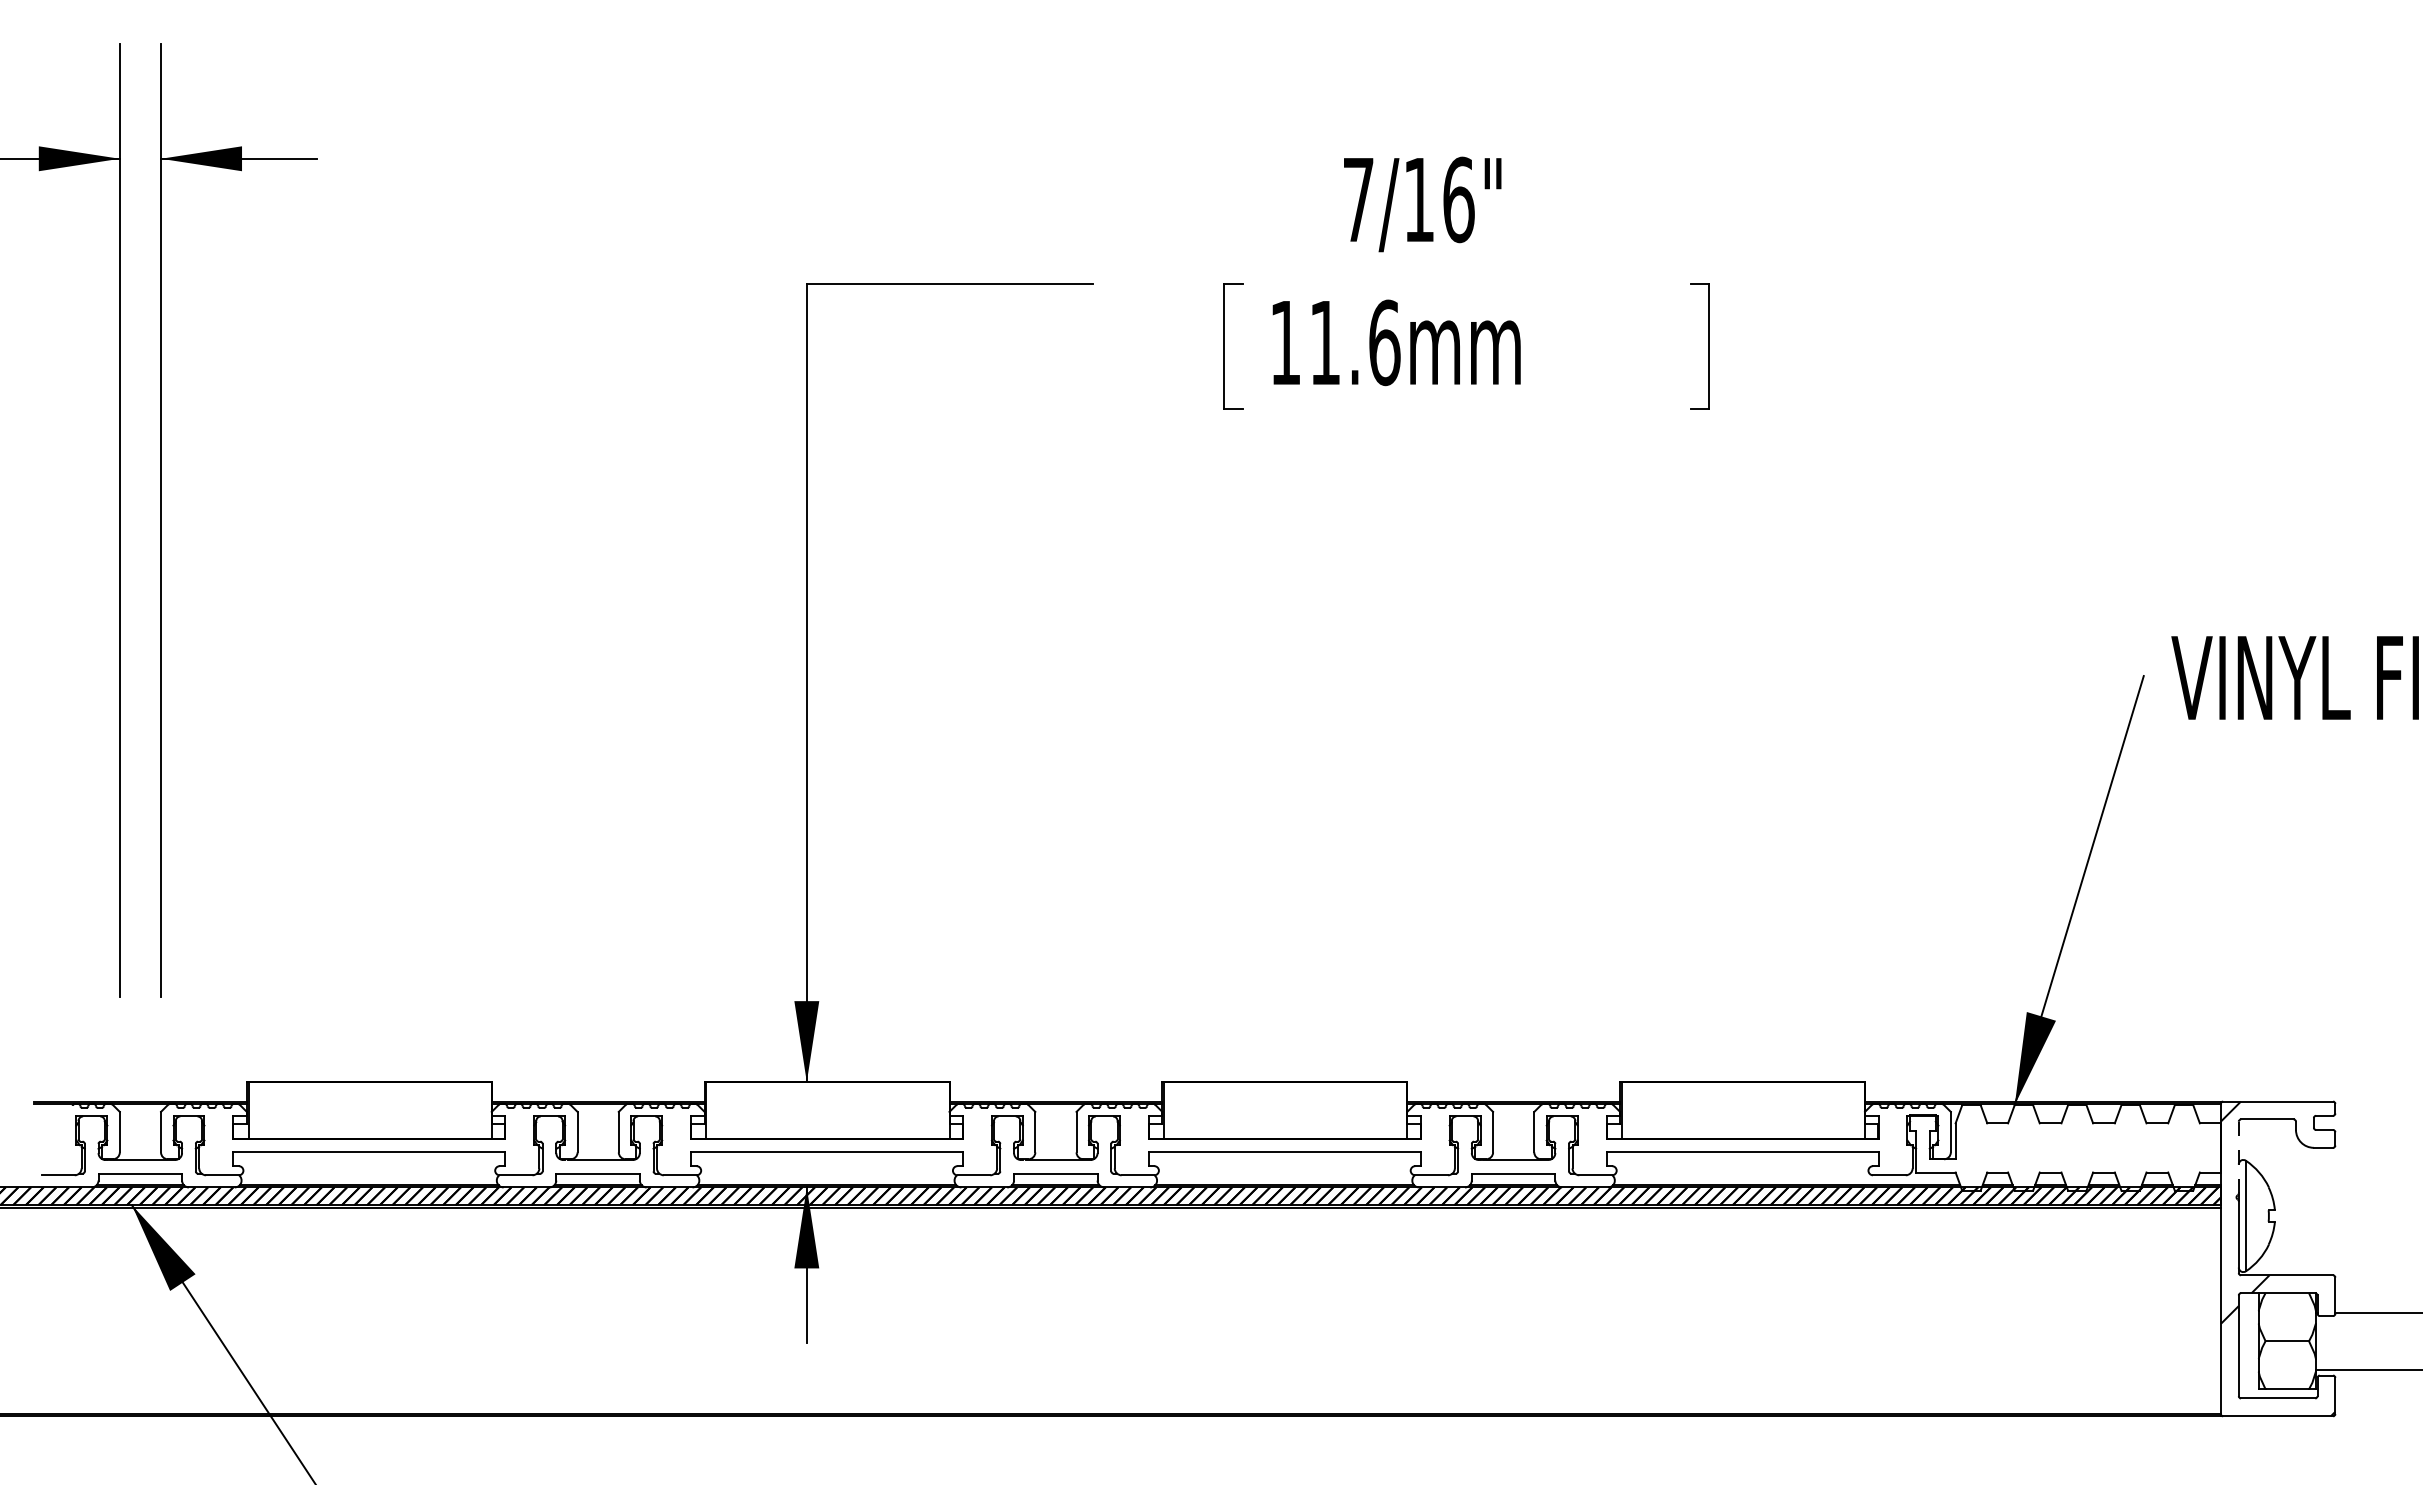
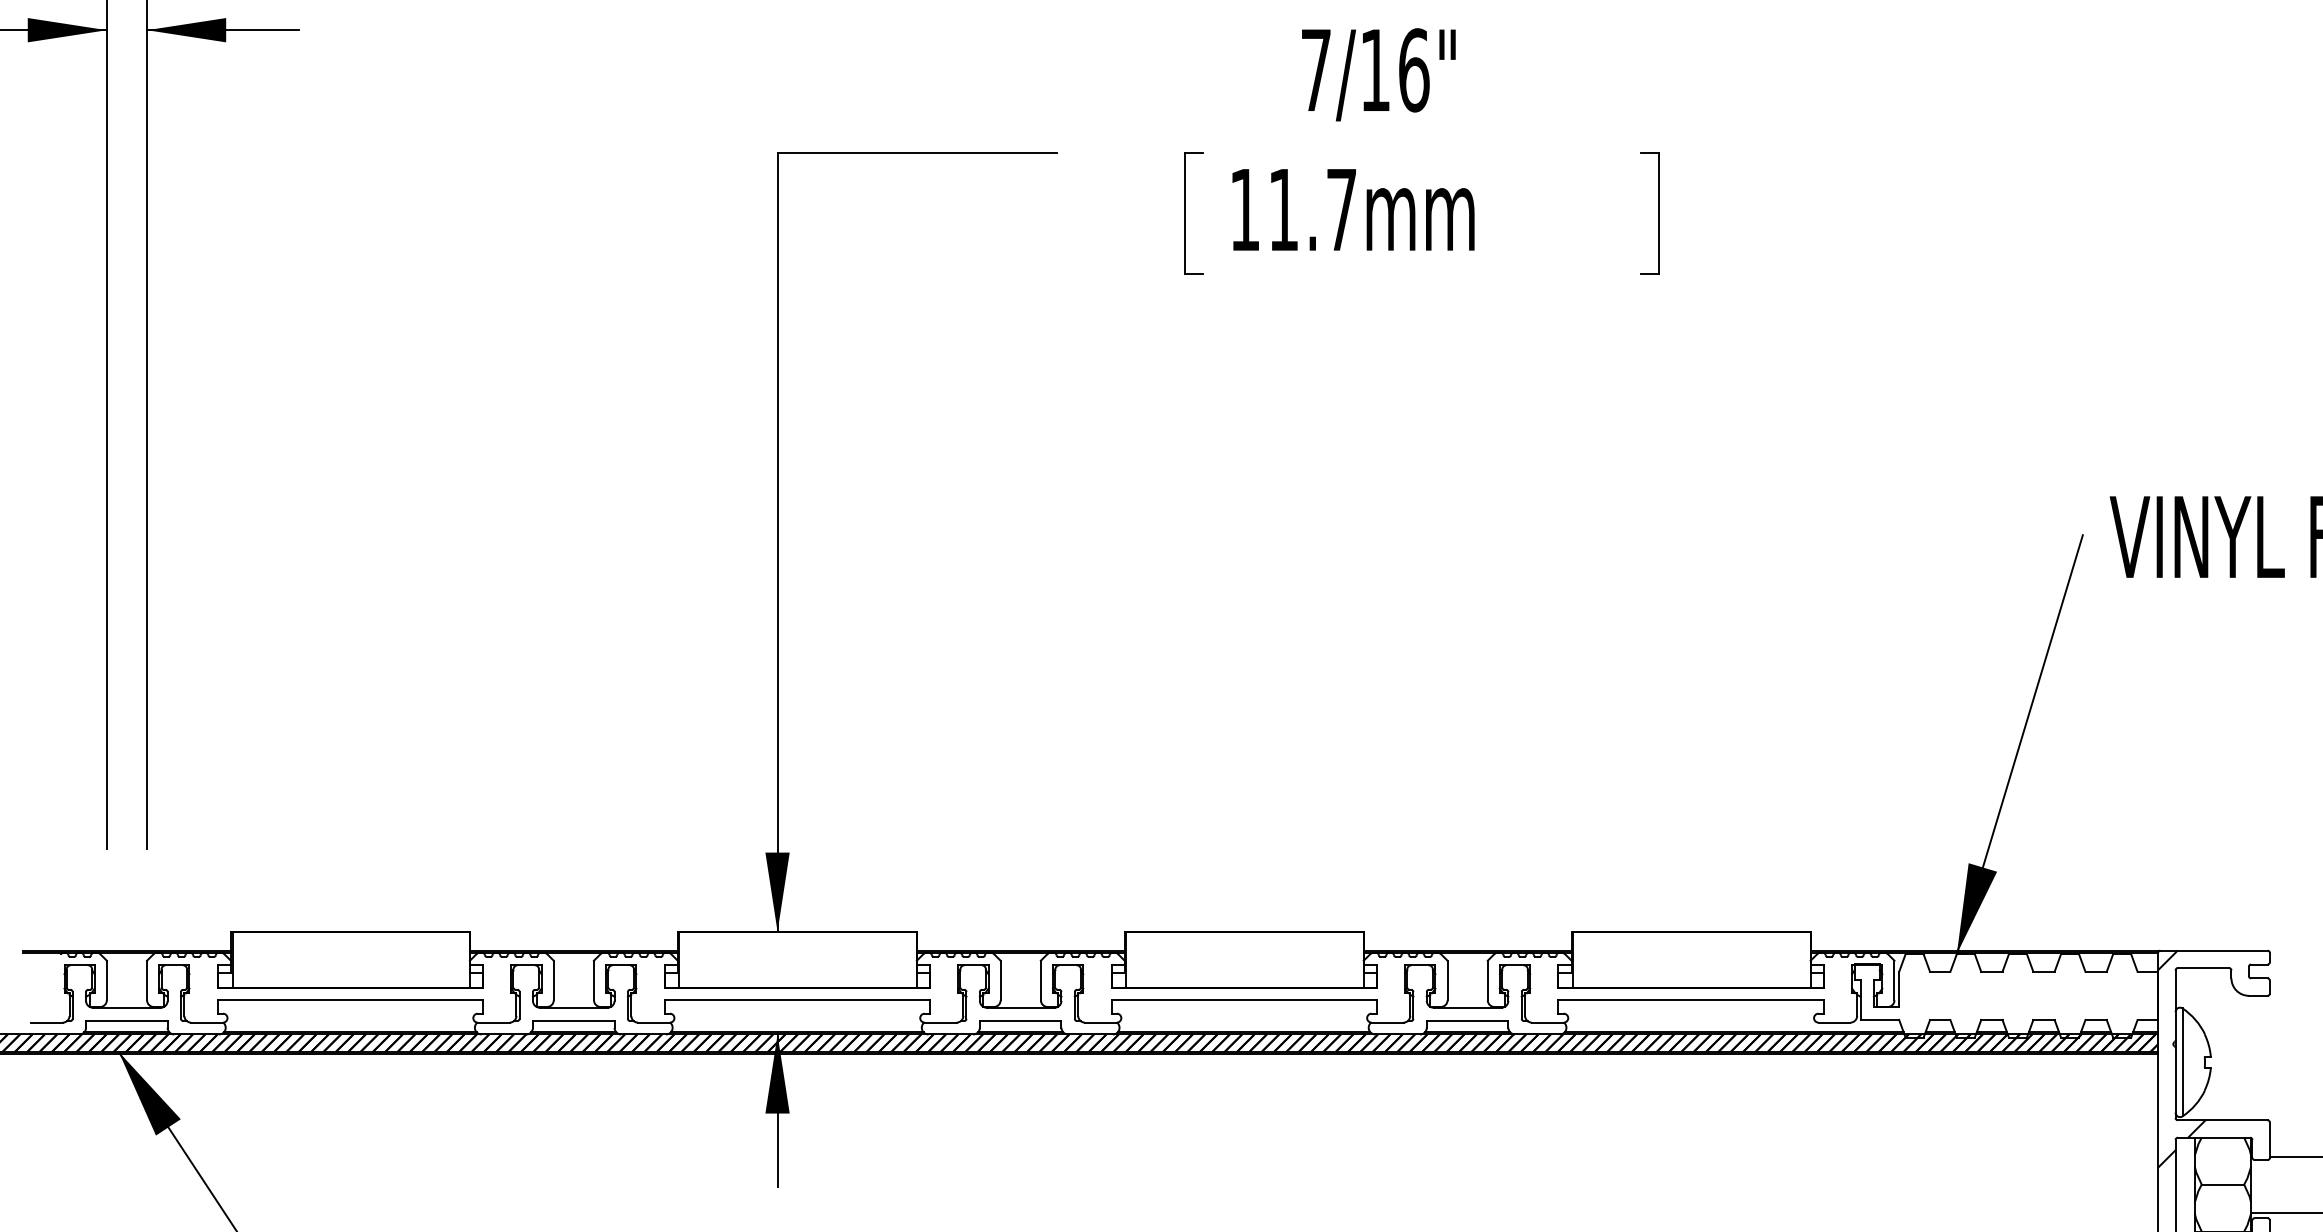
text: (1384, 342) -> (1341, 209), 11.6mm -> 11.7mm
line: (2238, 1157) -> (2175, 1005), dashed -> solid

